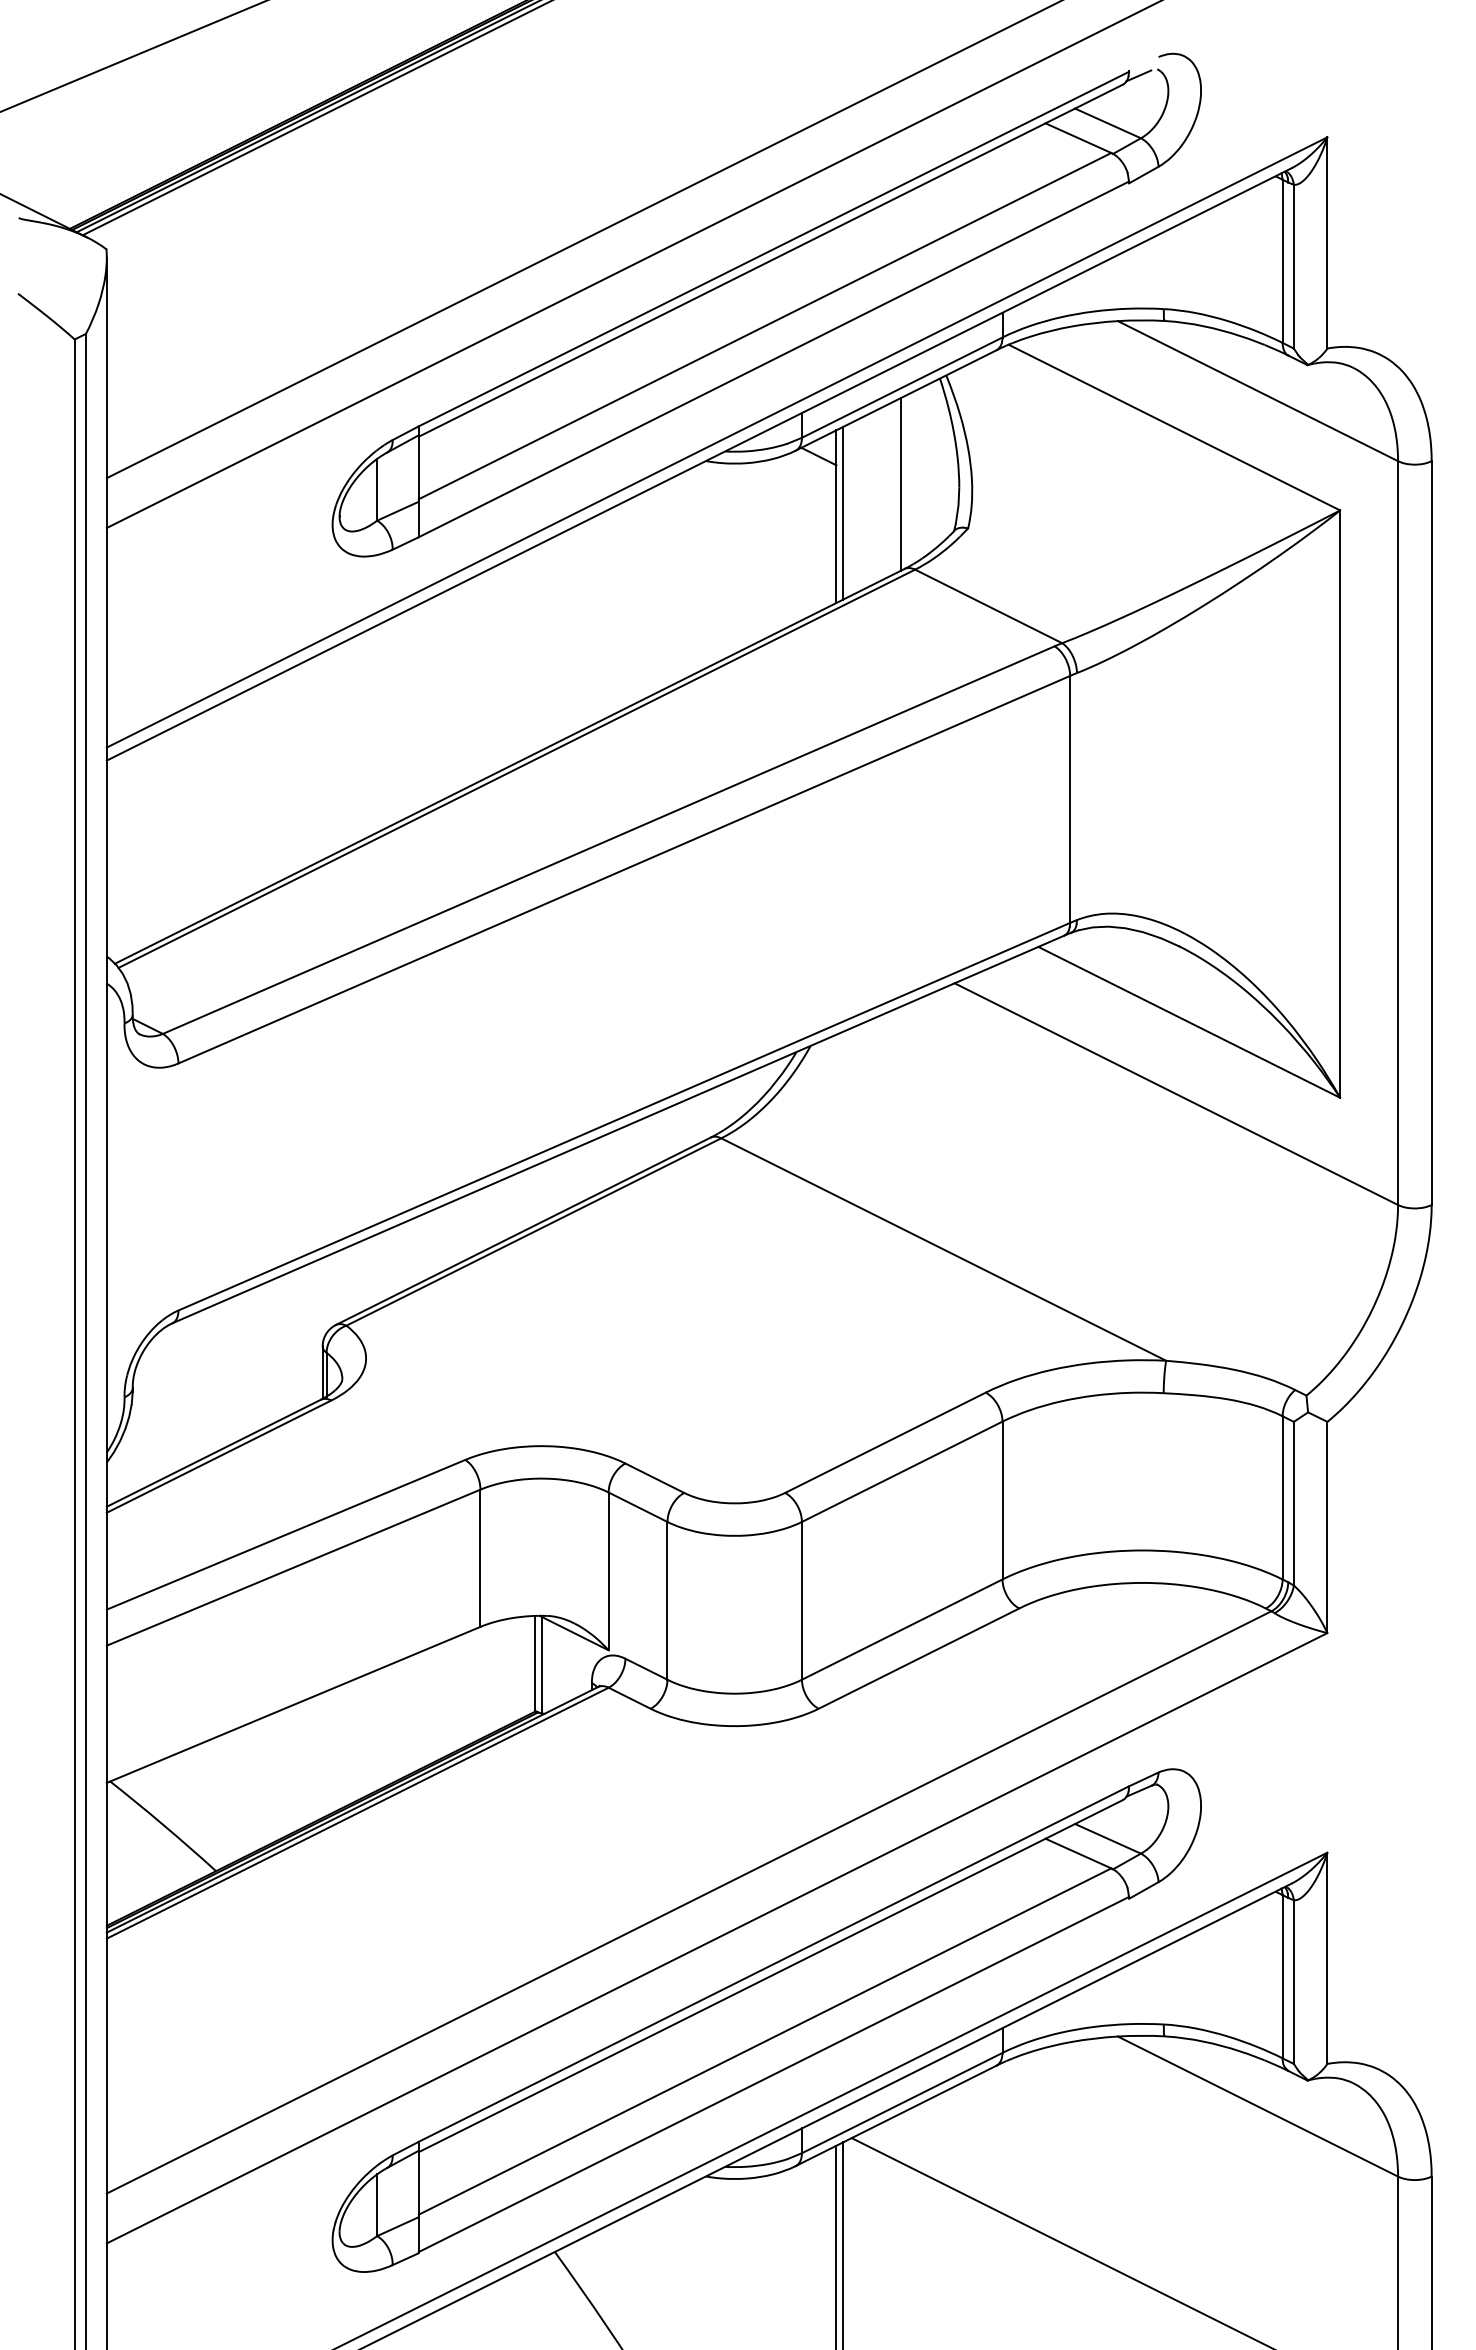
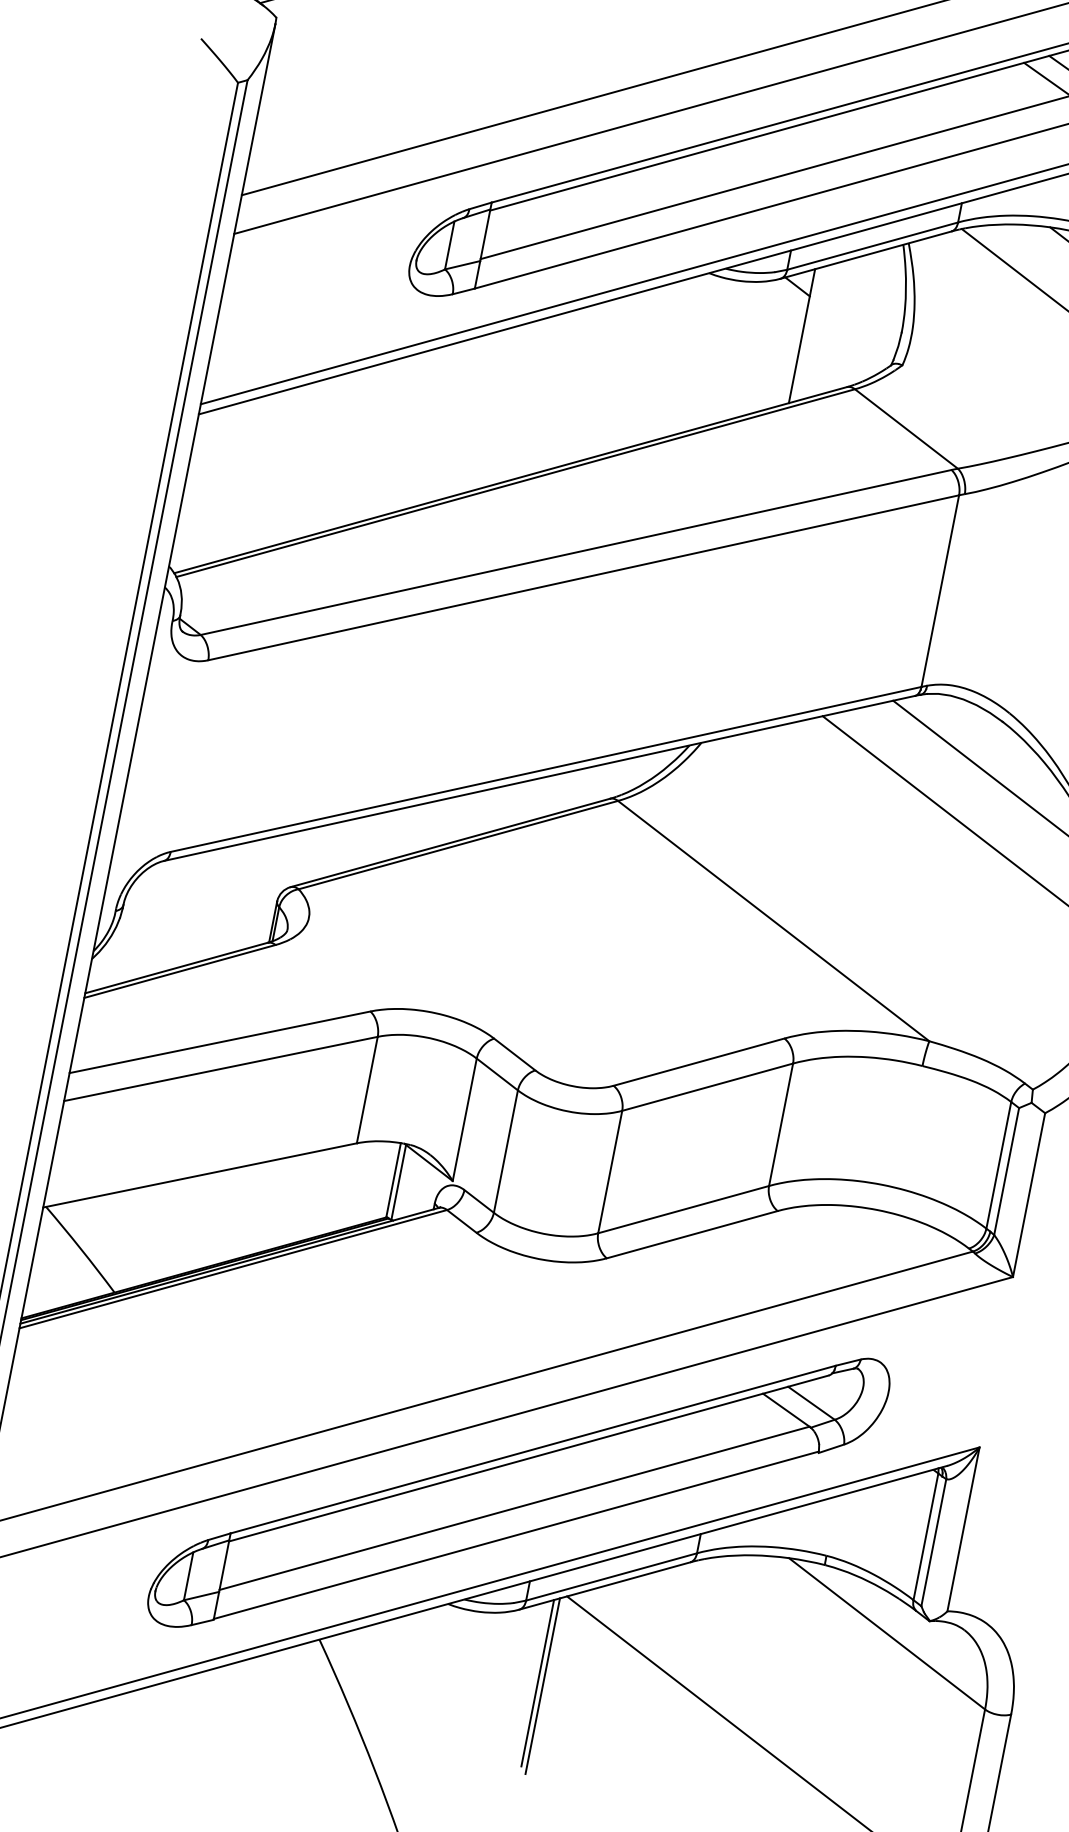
line: (901, 483) -> (857, 320), removed
line: (843, 512) -> (808, 334), removed

